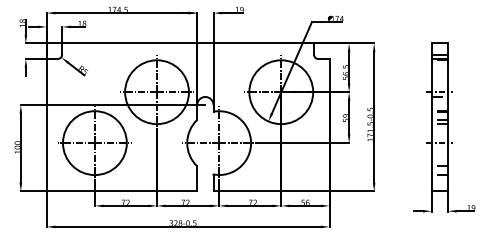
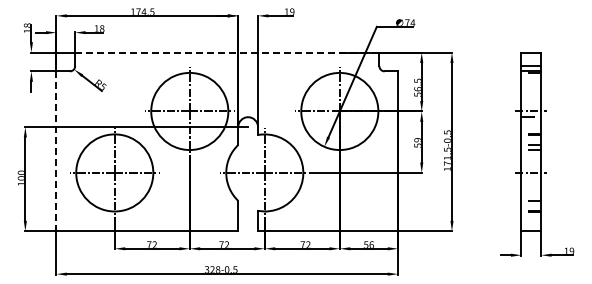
line: (187, 43) -> (226, 52), solid -> dashed
line: (46, 125) -> (56, 151), solid -> dashed

